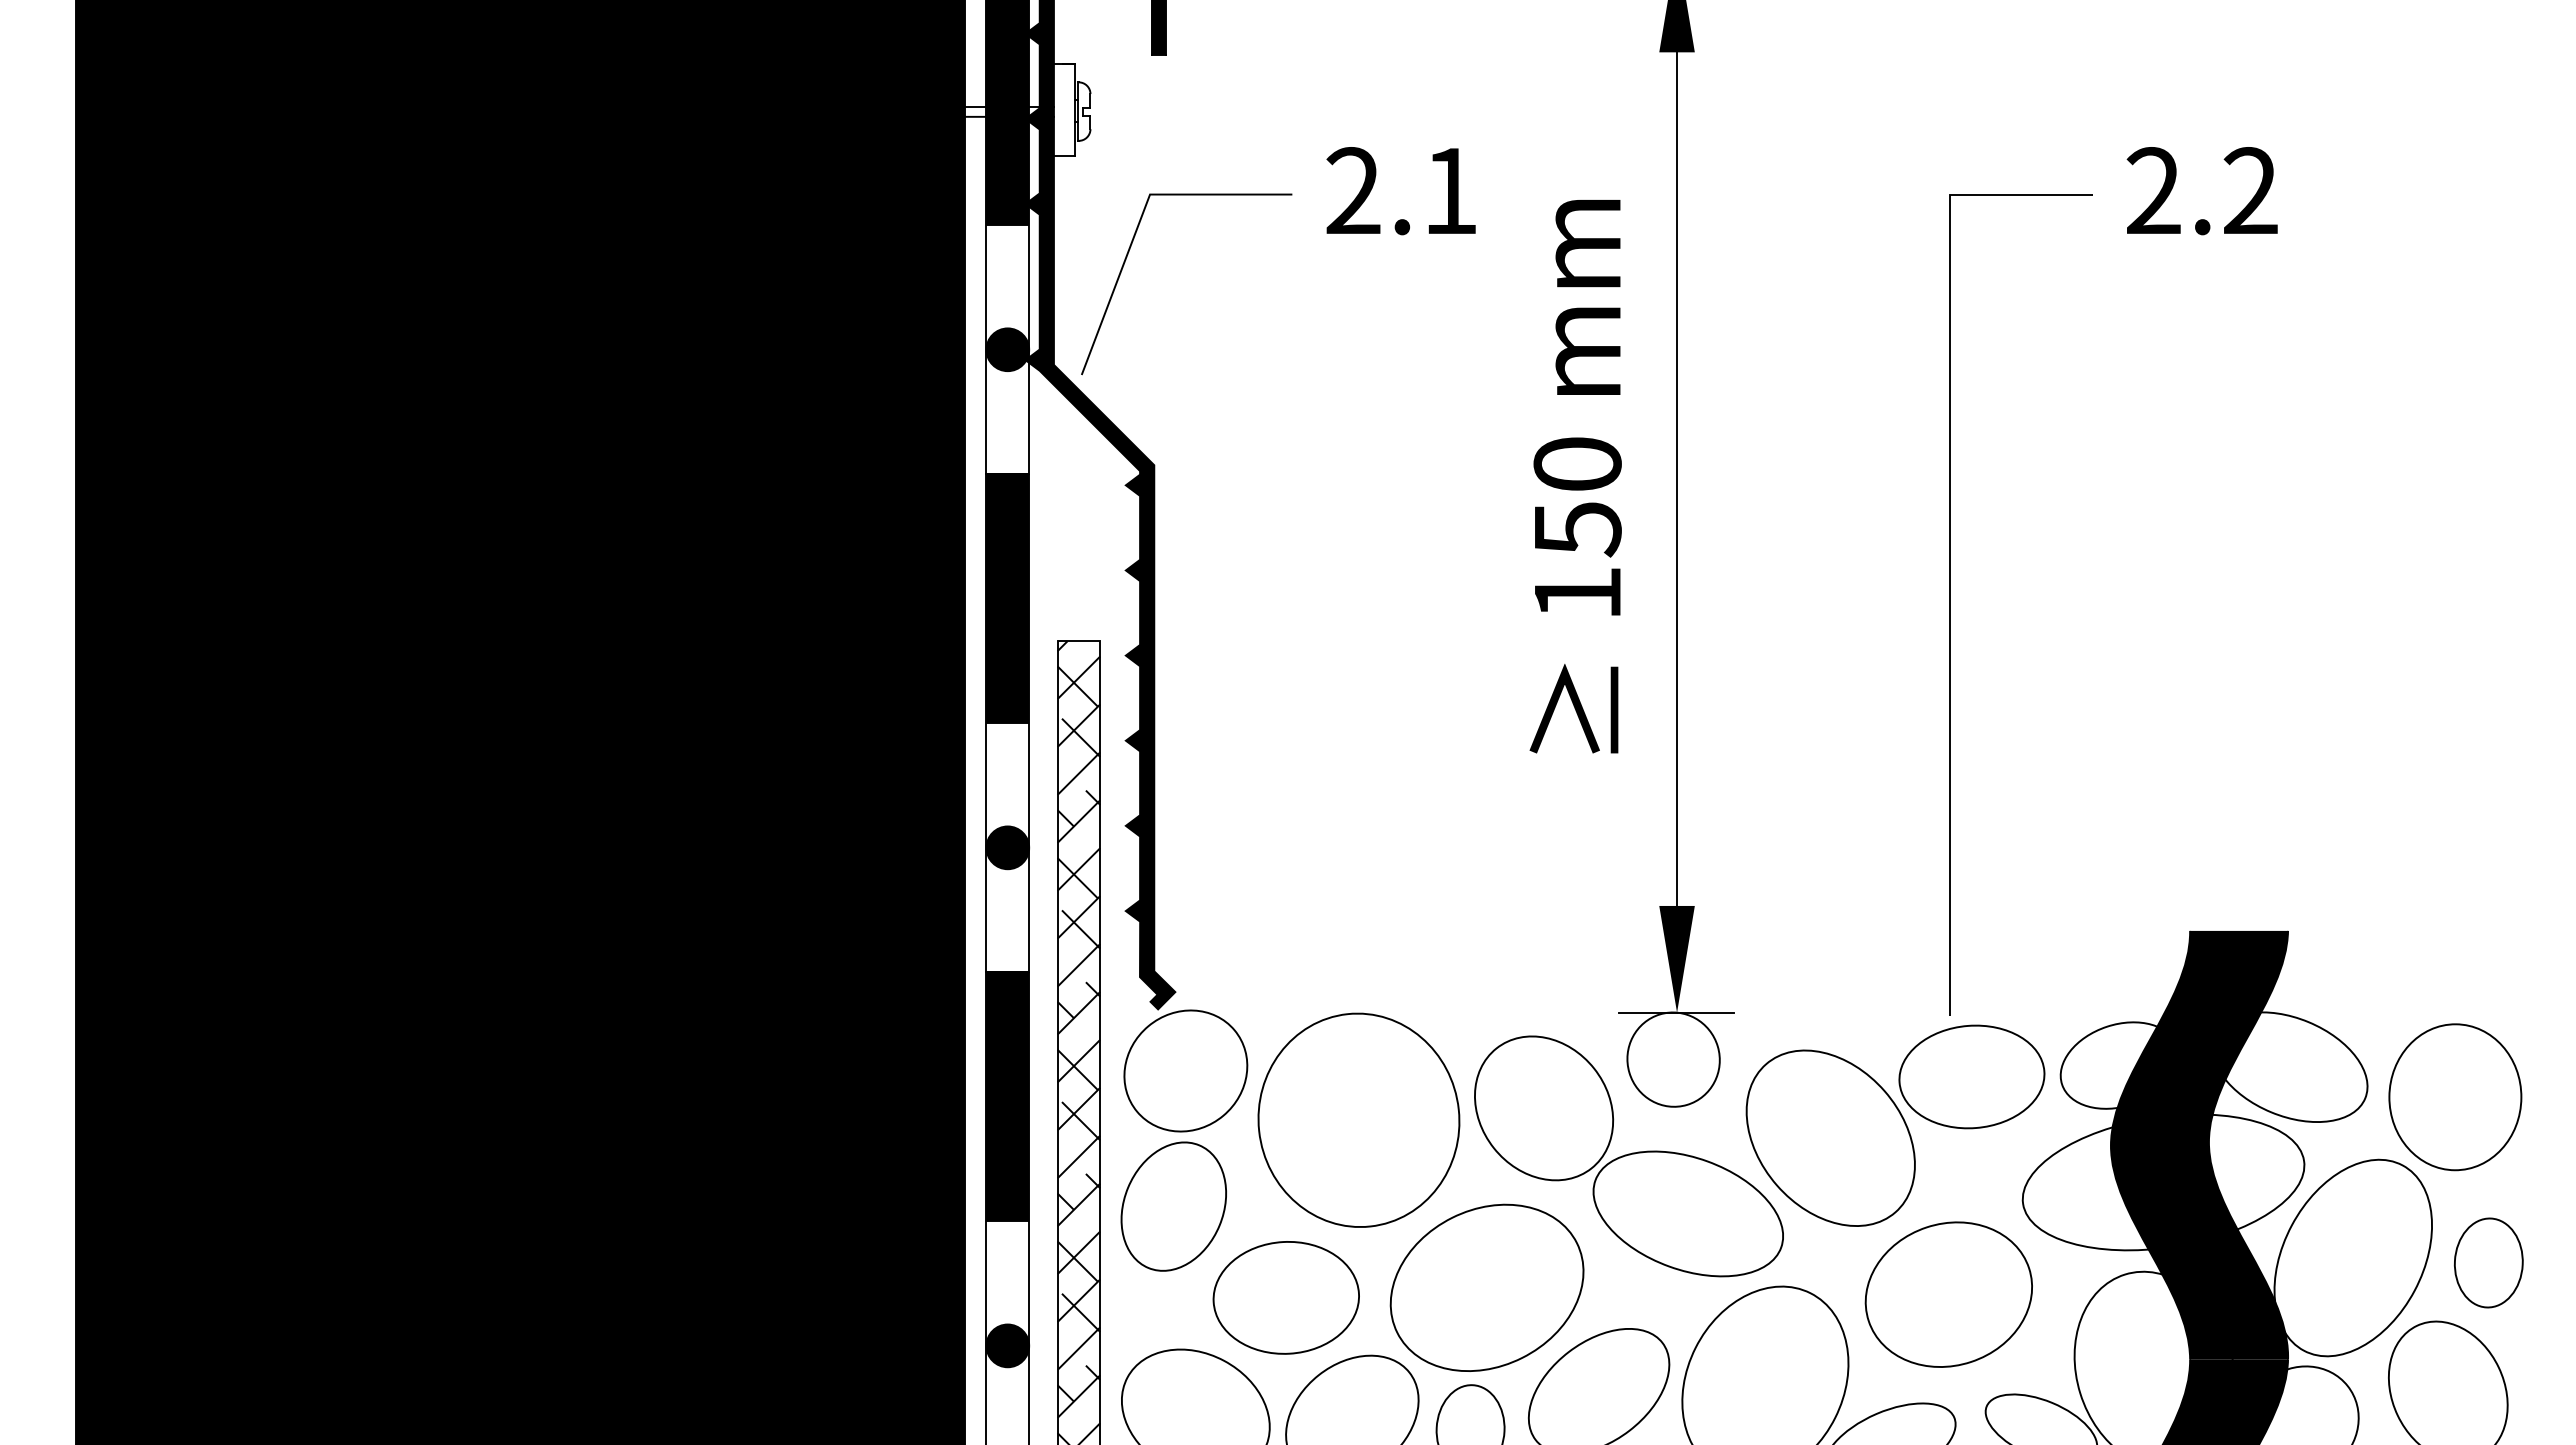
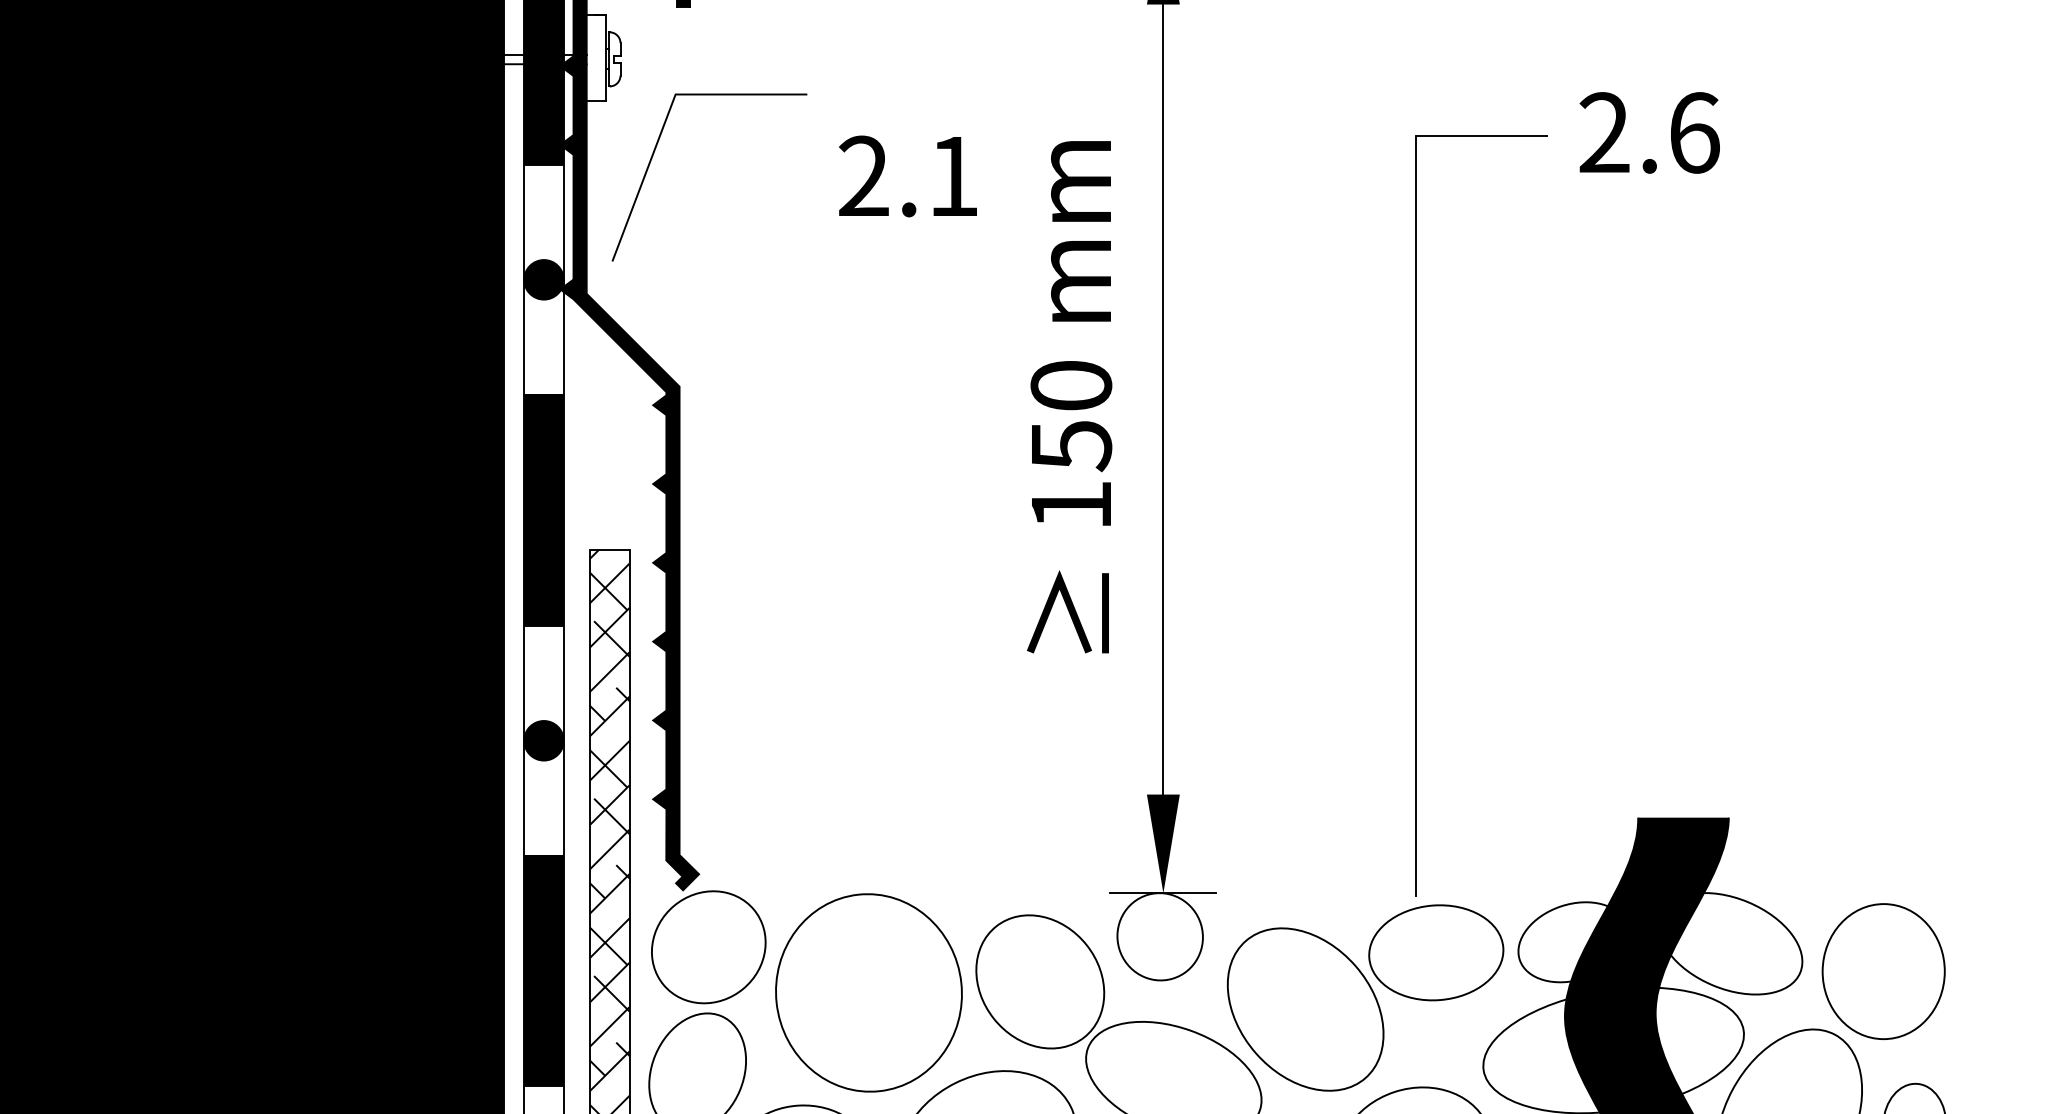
text: (1400, 191) -> (907, 176), moved
text: (2250, 191) -> (1694, 133), 2.2 -> 2.6
line: (1126, 260) -> (653, 155), moved

